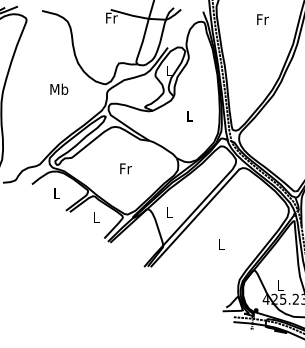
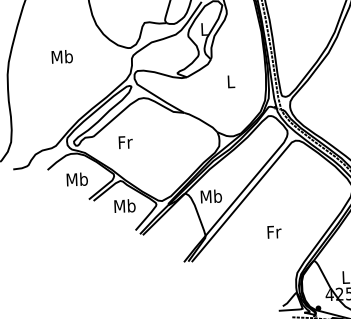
text: (59, 88) -> (62, 55), moved
text: (125, 168) -> (125, 142), moved
text: (56, 193) -> (76, 179), L -> Mb
text: (169, 212) -> (211, 196), L -> Mb
text: (96, 217) -> (125, 206), L -> Mb
text: (221, 244) -> (274, 231), L -> Fr

